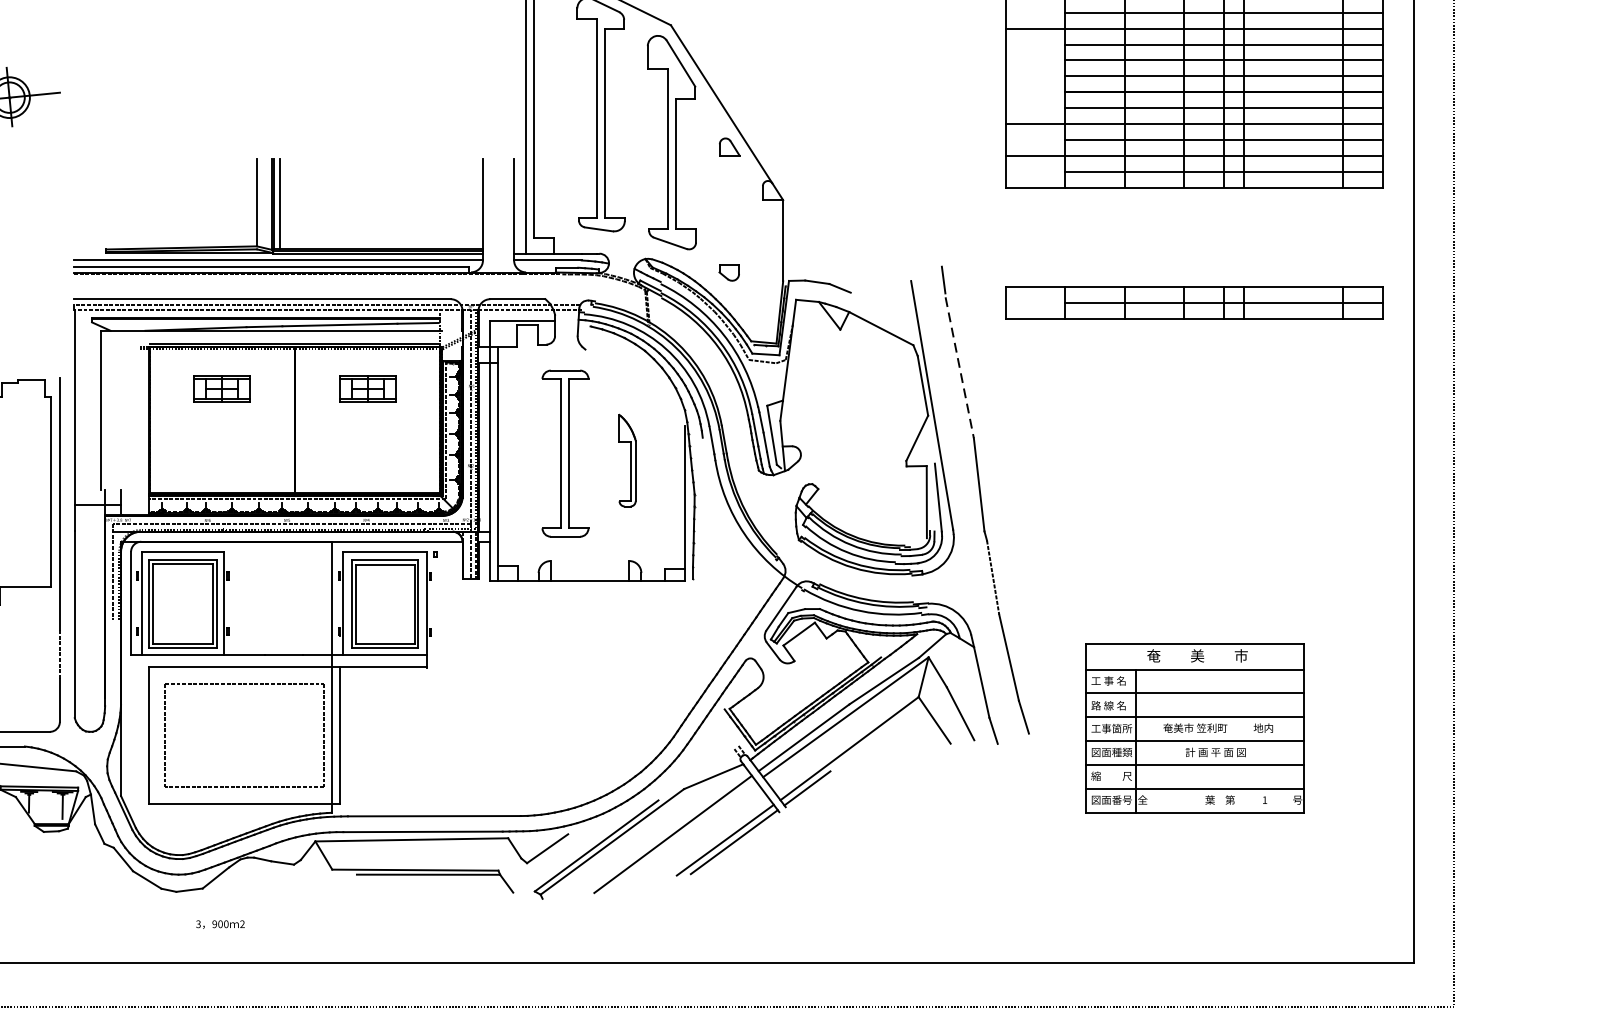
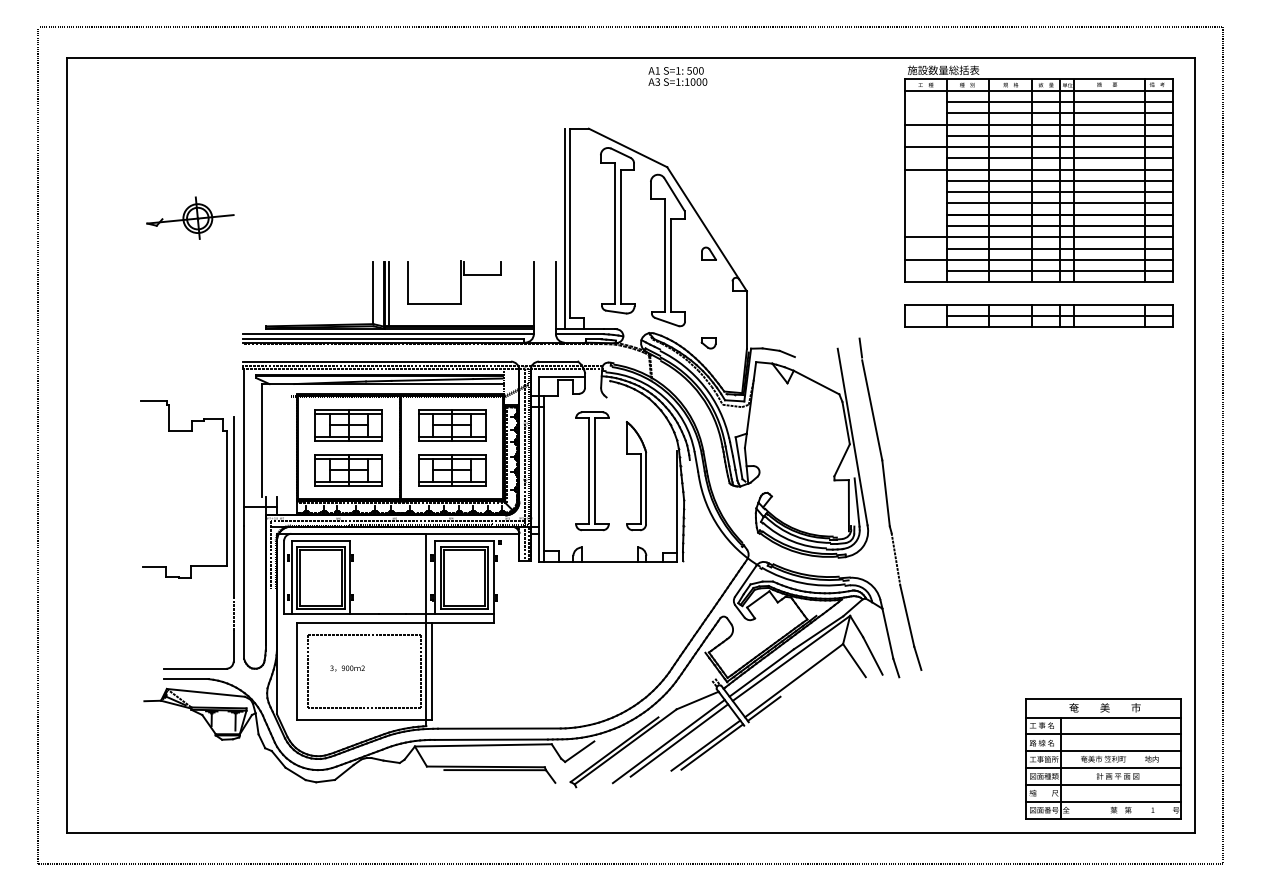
part: (371, 187) -> (454, 282), added
part: (1193, 301) -> (1038, 315), moved
line: (960, 368) -> (872, 410), dashed -> solid
part: (221, 389) -> (348, 425), size x1.67
part: (368, 389) -> (452, 425), size x1.67
part: (221, 452) -> (348, 470), added
part: (368, 452) -> (452, 470), added
part: (627, 461) -> (636, 476), size x1.67
part: (1195, 727) -> (1103, 758), moved
line: (688, 832) -> (679, 740), added
text: (220, 924) -> (347, 668), moved

